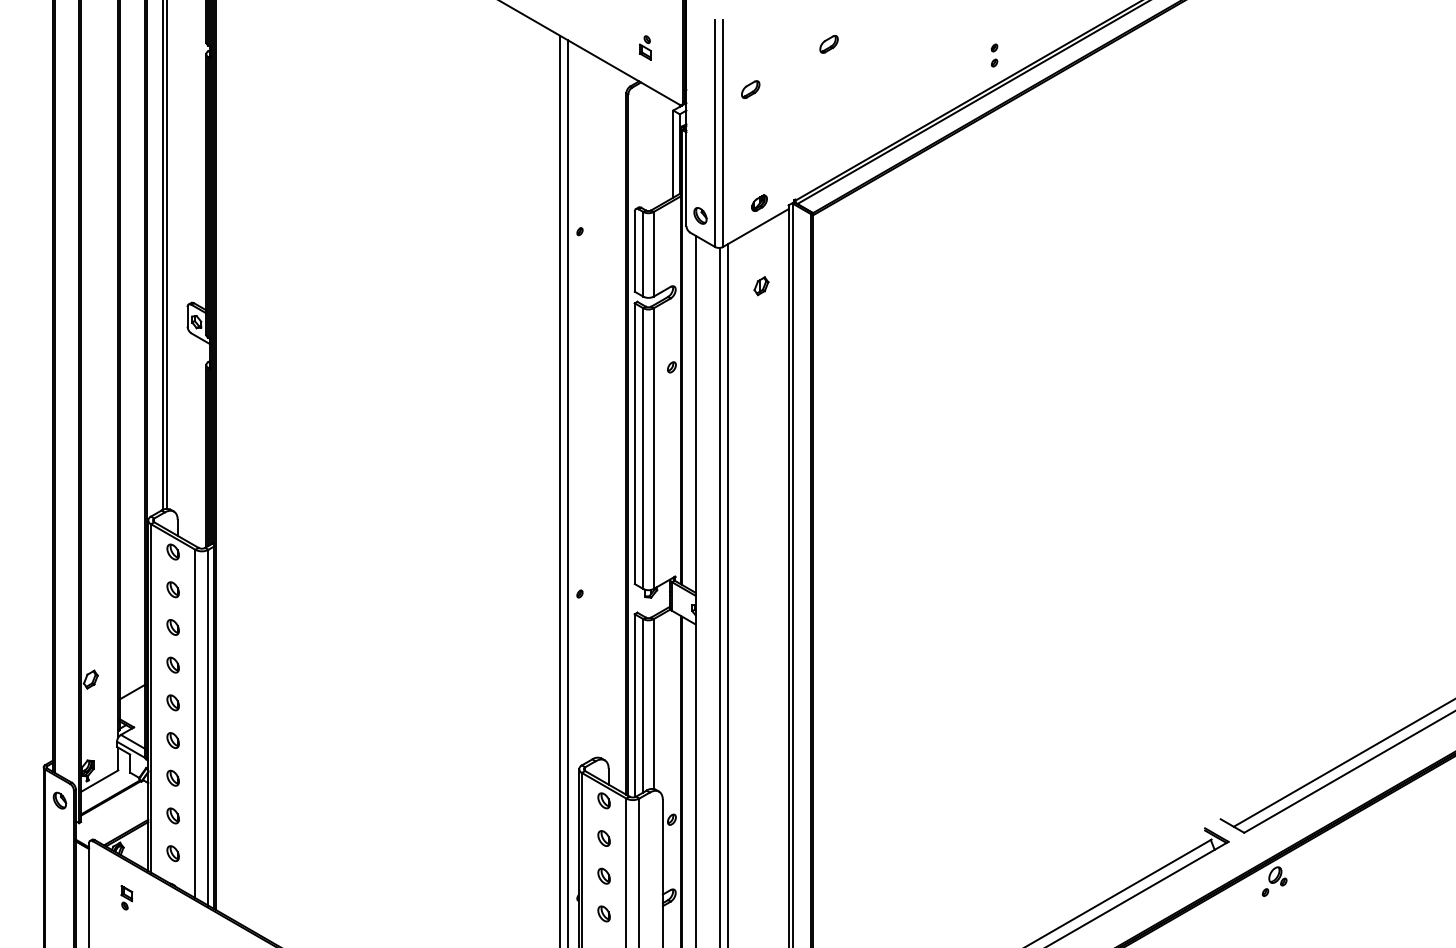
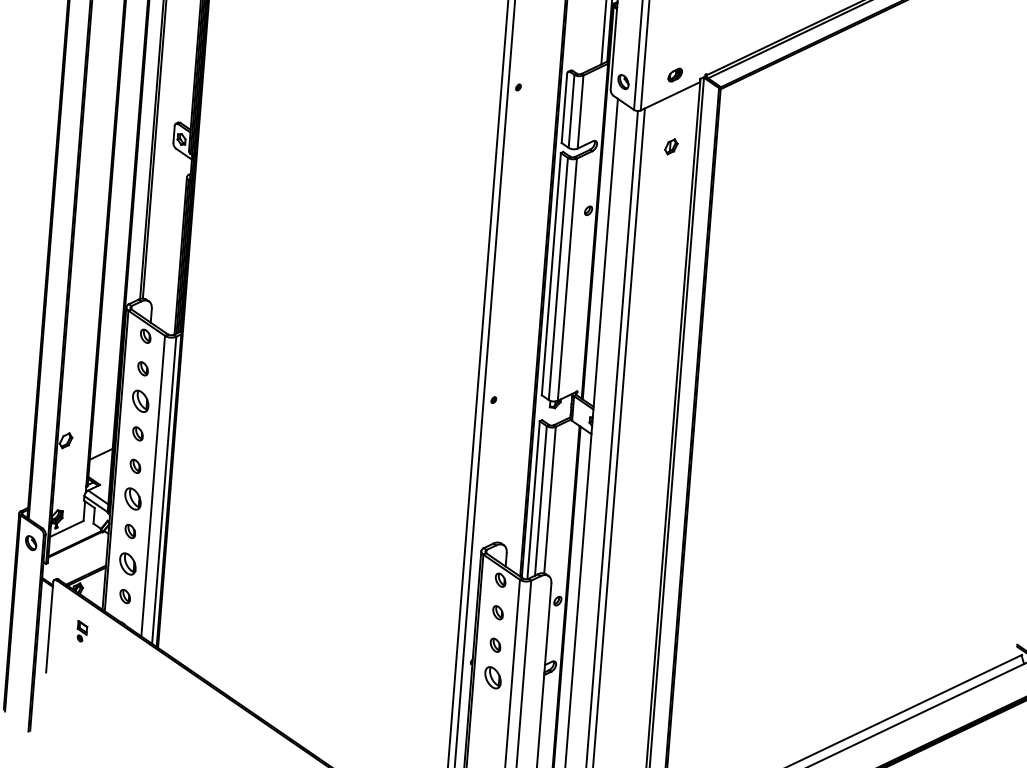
part: (172, 627) -> (139, 401), size x1.6
part: (172, 740) -> (132, 498), size x1.6
part: (172, 815) -> (127, 563), size x1.6
part: (603, 913) -> (492, 677), size x1.6

